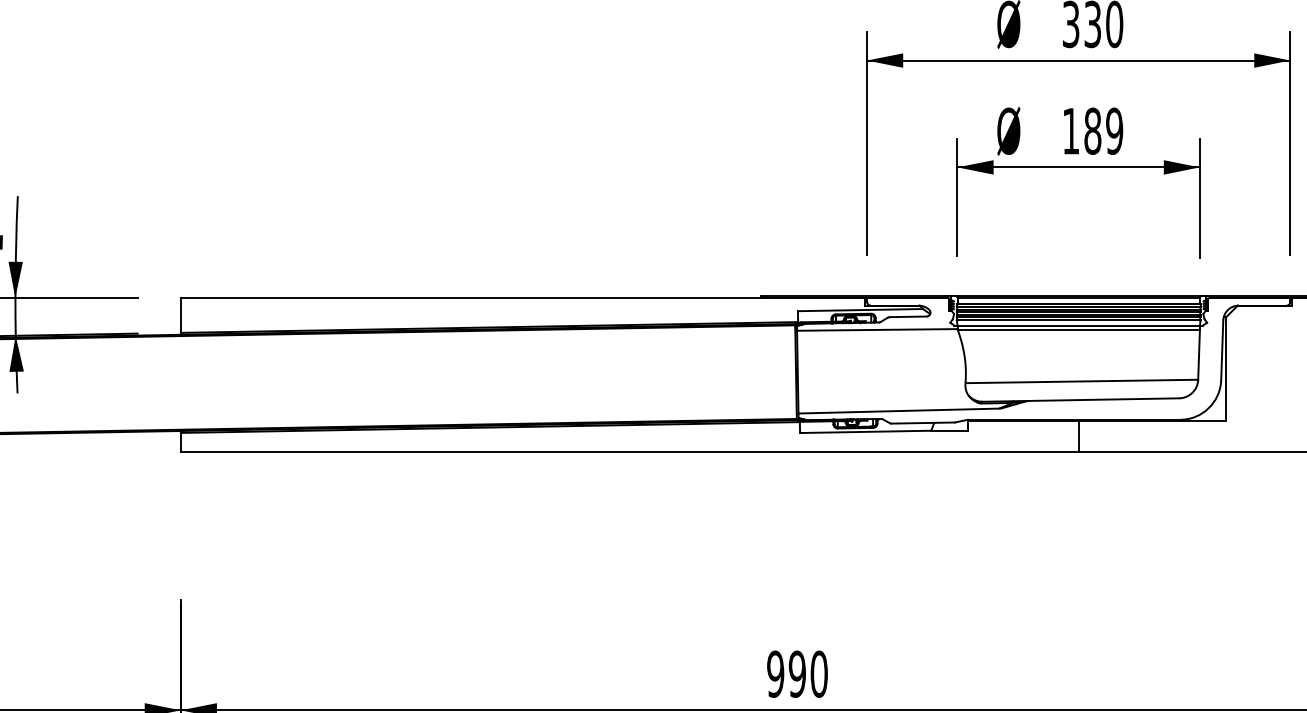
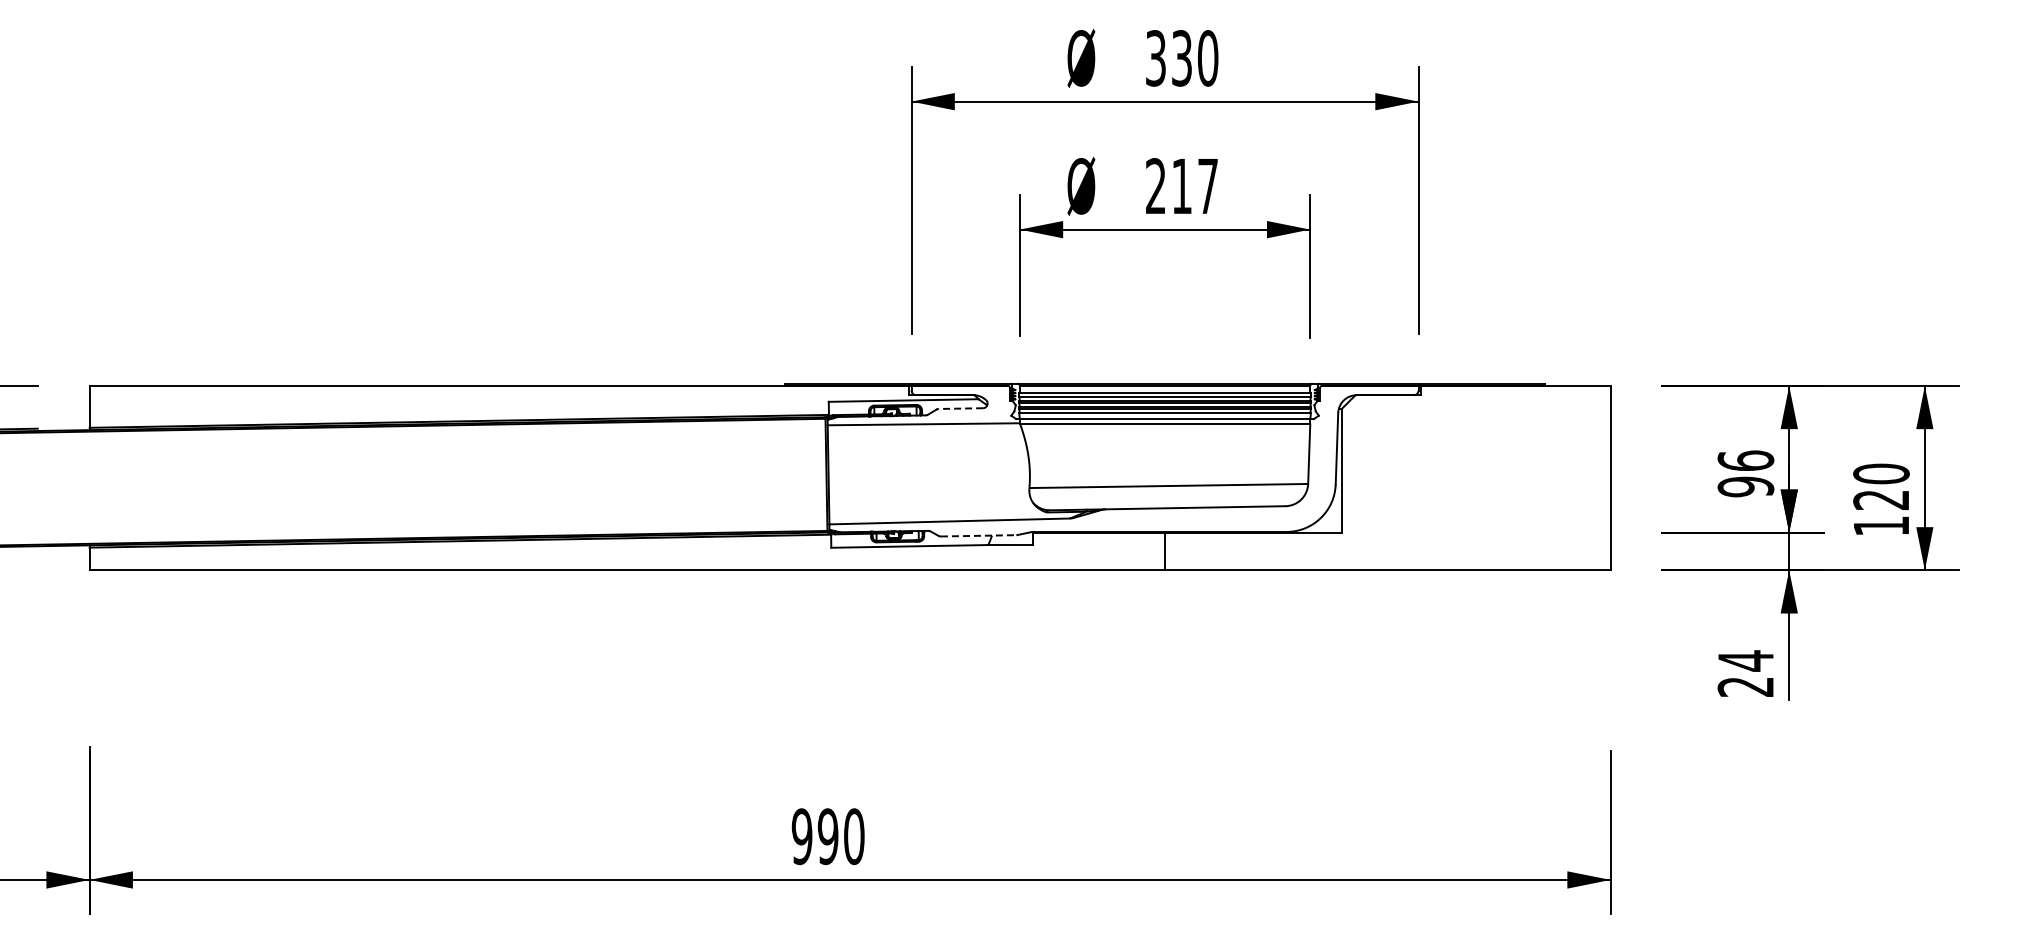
text: (1093, 131) -> (1182, 186), 189 -> 217
line: (907, 316) -> (960, 408), solid -> dashed
line: (922, 422) -> (978, 535), solid -> dashed

